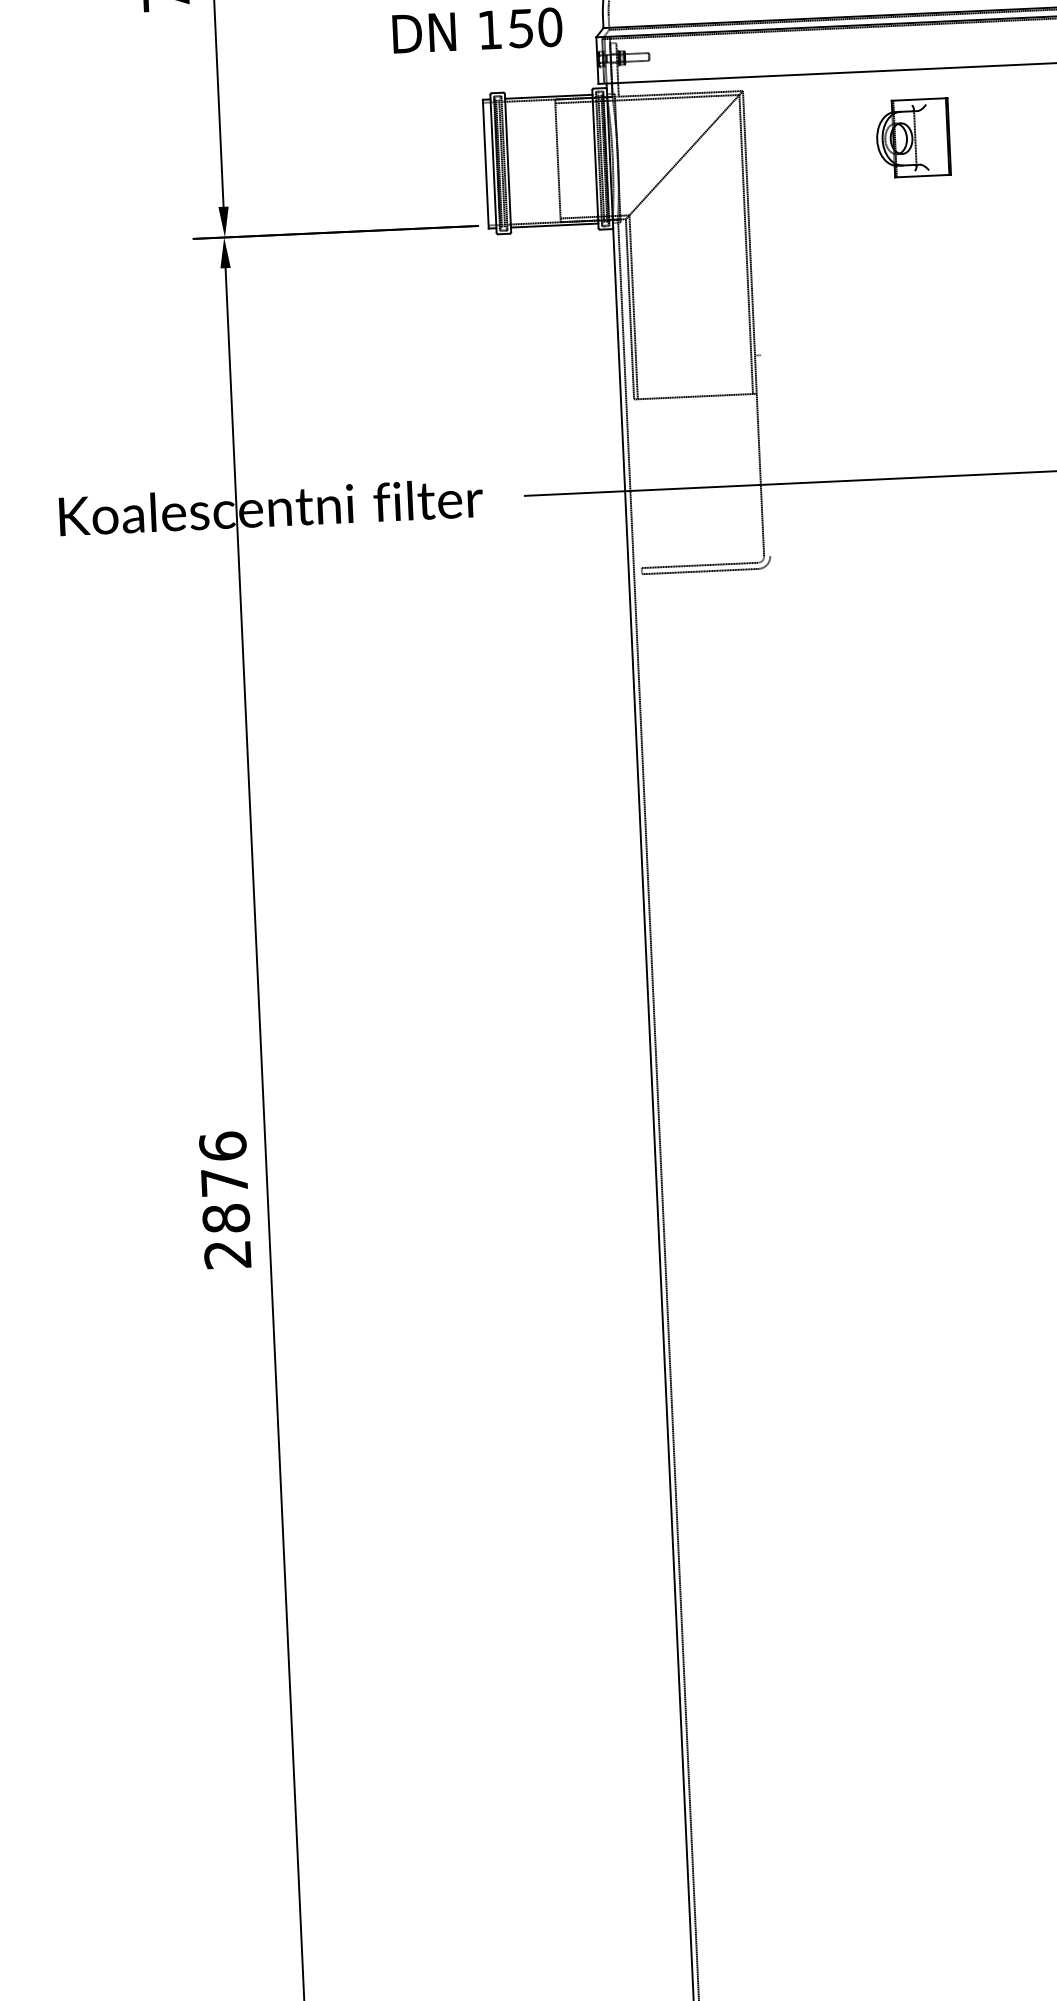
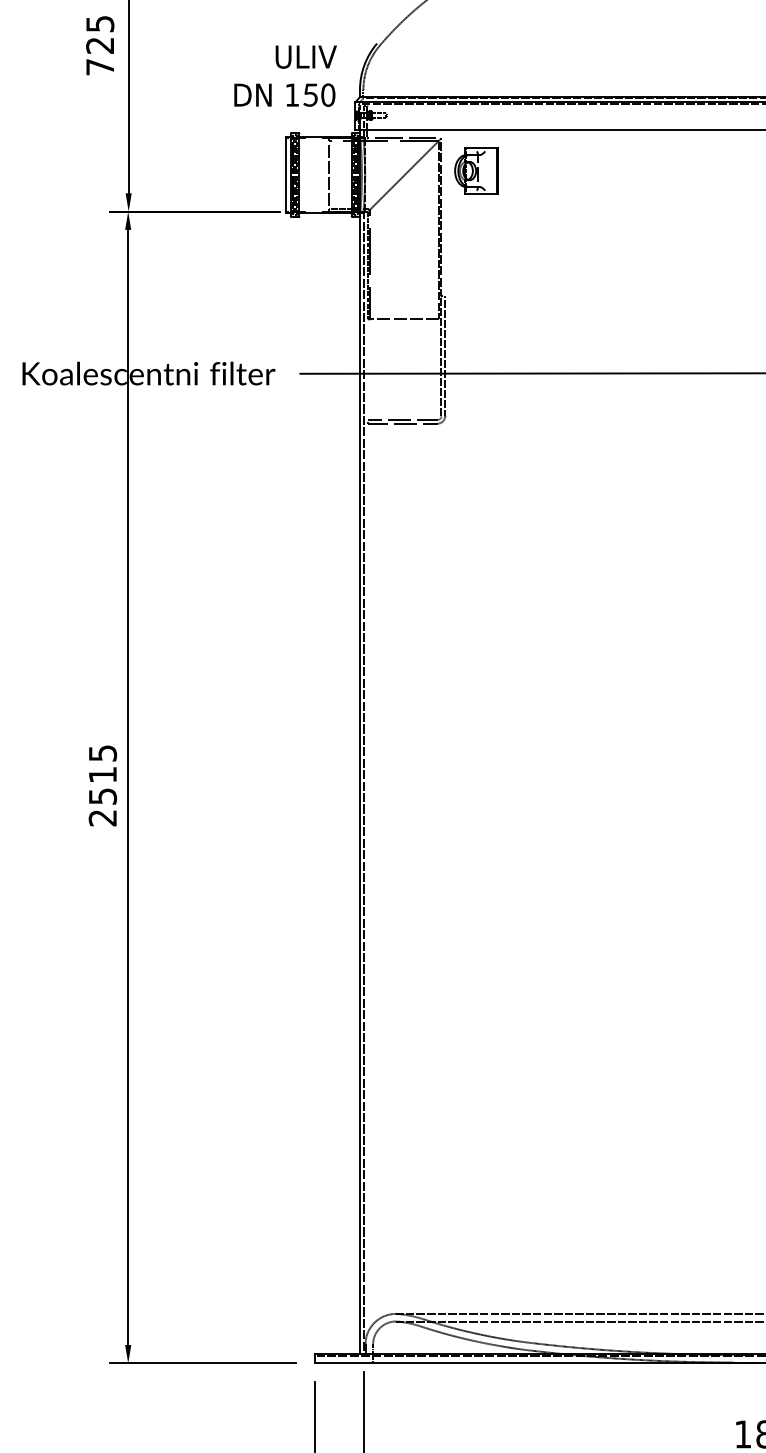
part: (912, 137) -> (476, 170), moved
line: (766, 455) -> (445, 356), added
text: (223, 1181) -> (102, 774), 2876 -> 2515

